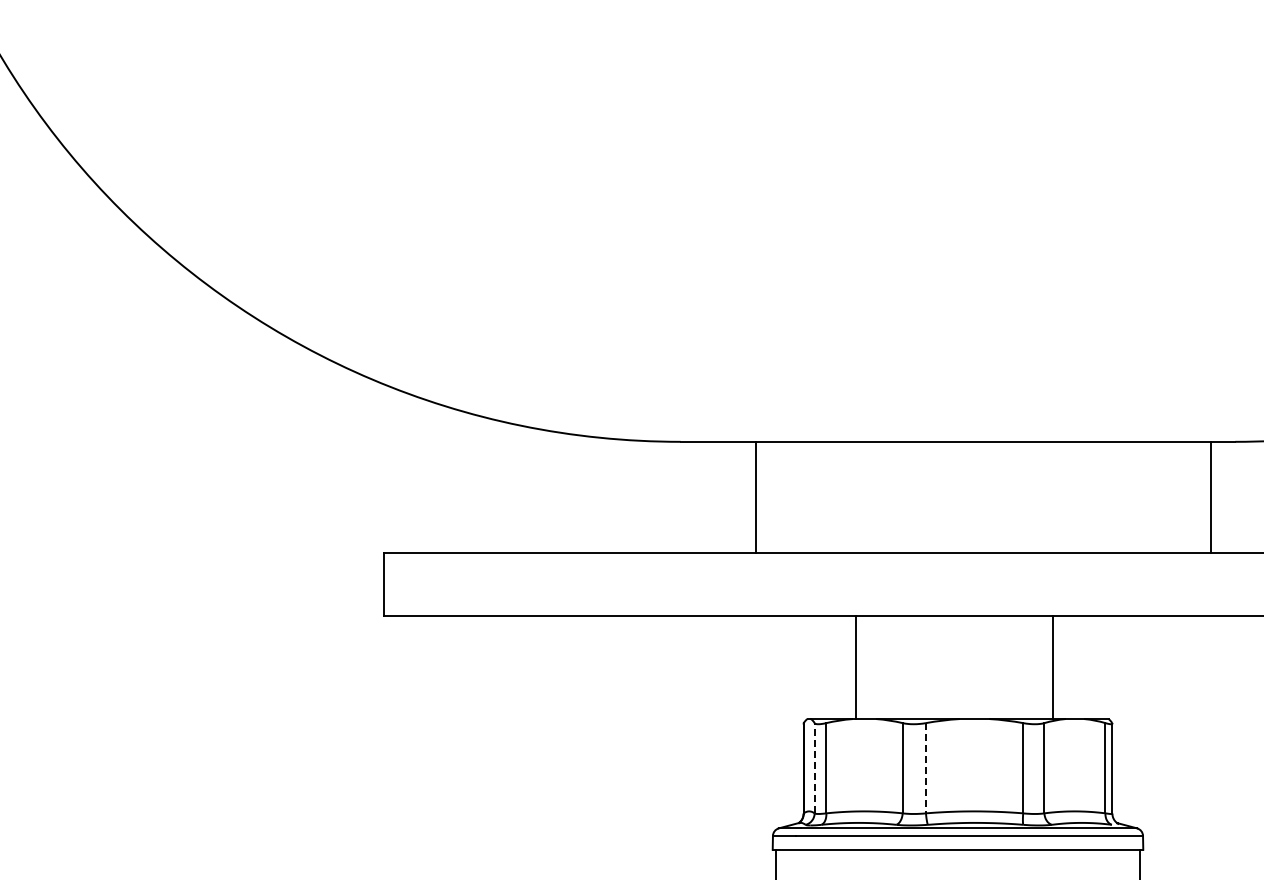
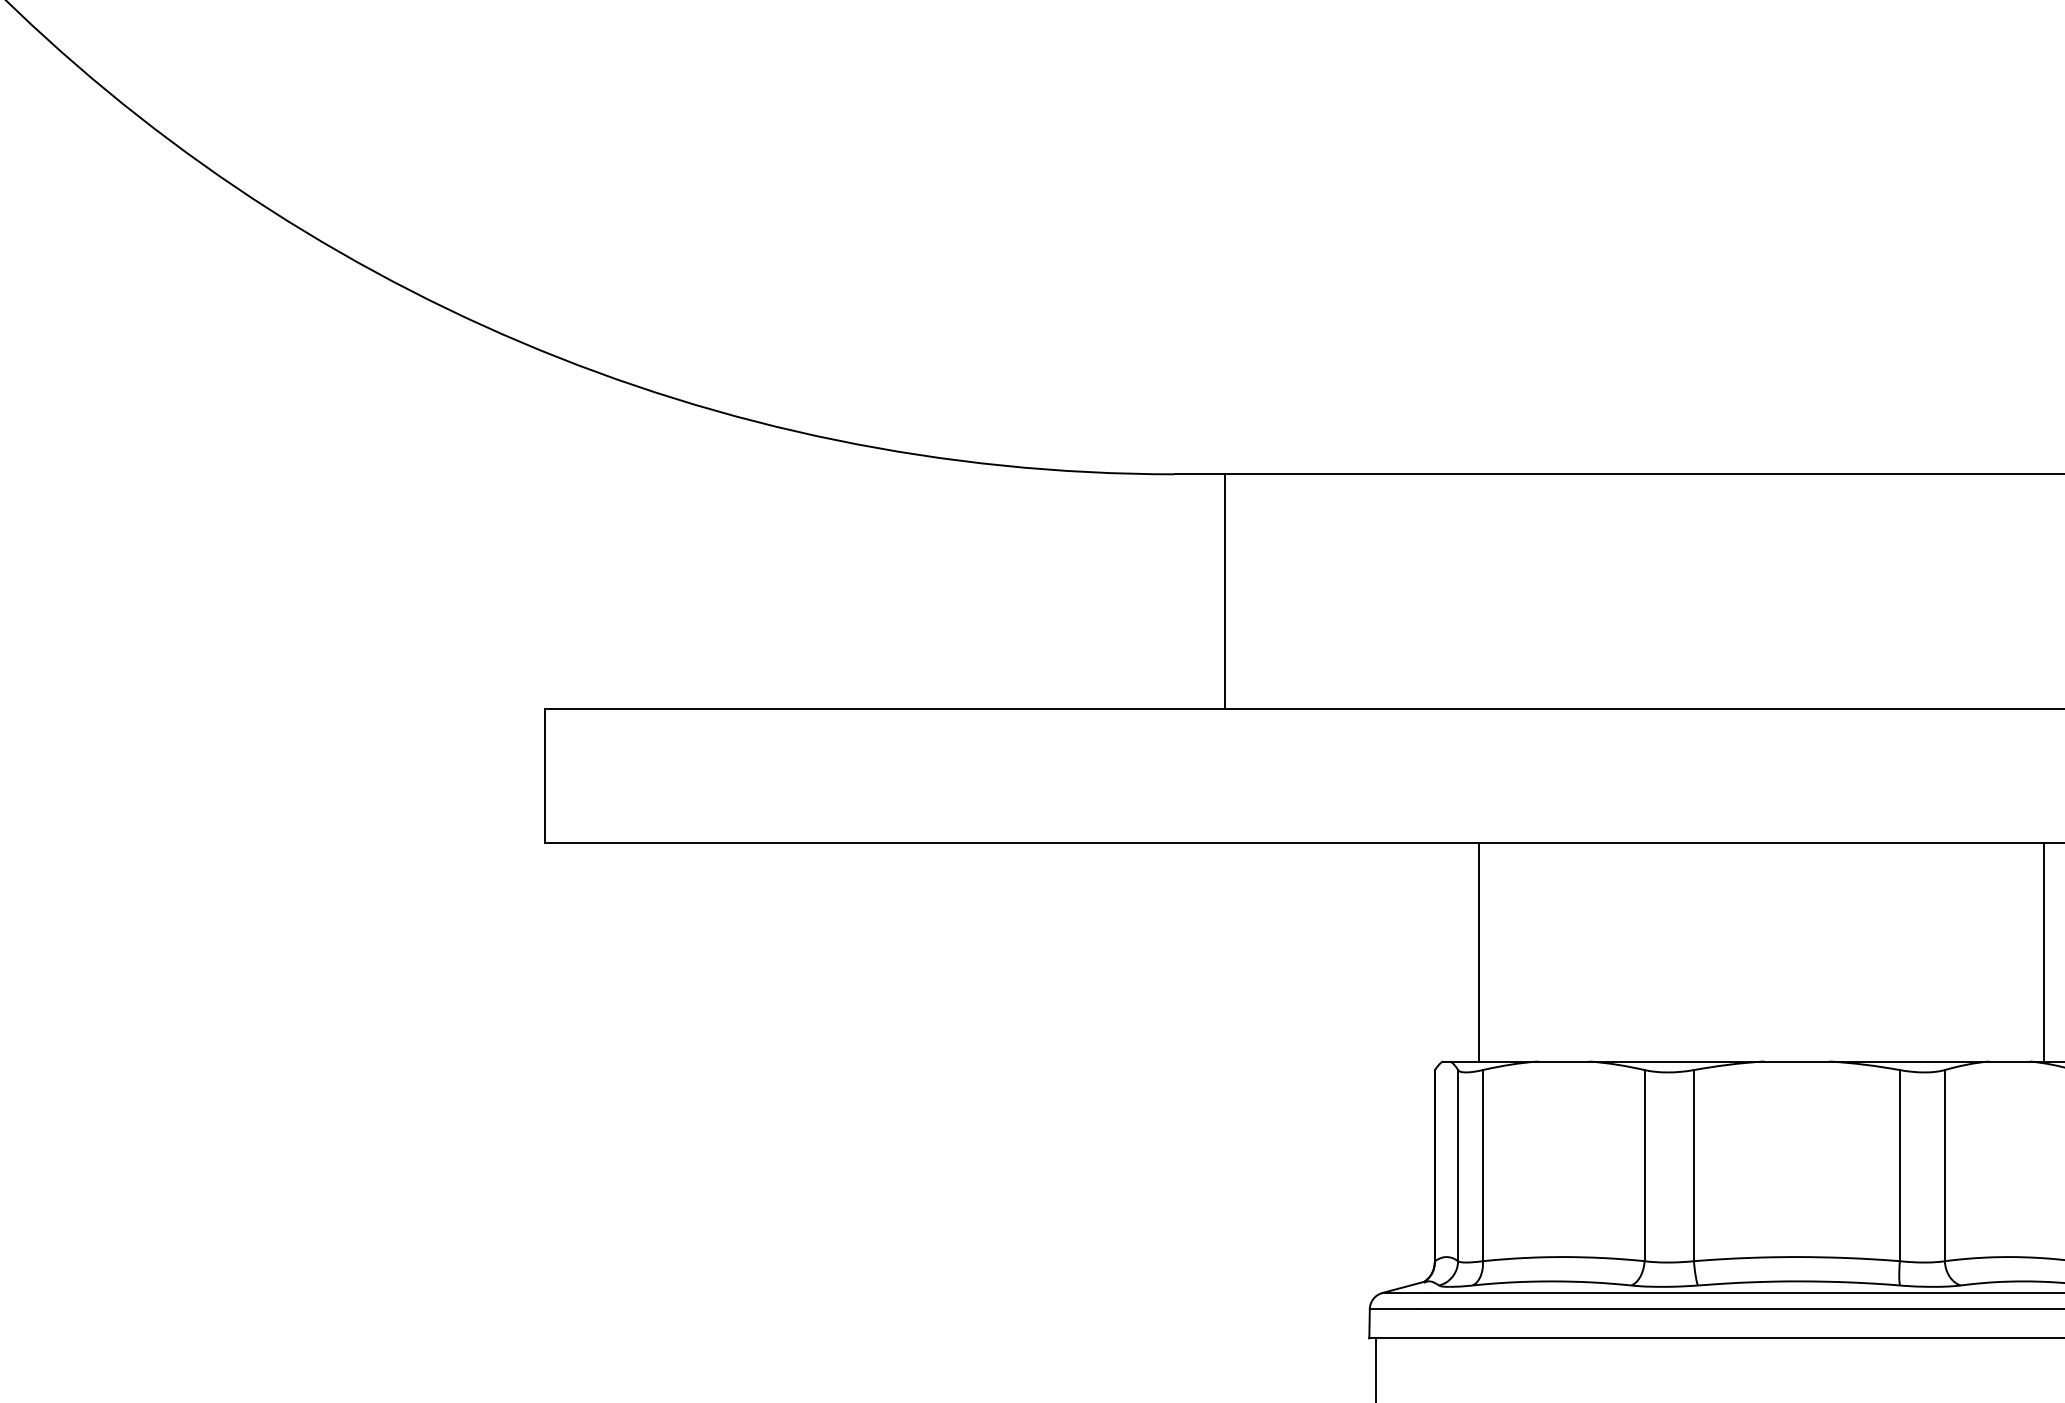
line: (755, 496) -> (1224, 590), moved
line: (855, 667) -> (1478, 952), moved
line: (1053, 667) -> (2044, 952), moved
line: (814, 767) -> (1457, 1164), dashed -> solid
line: (925, 768) -> (1692, 1166), dashed -> solid

